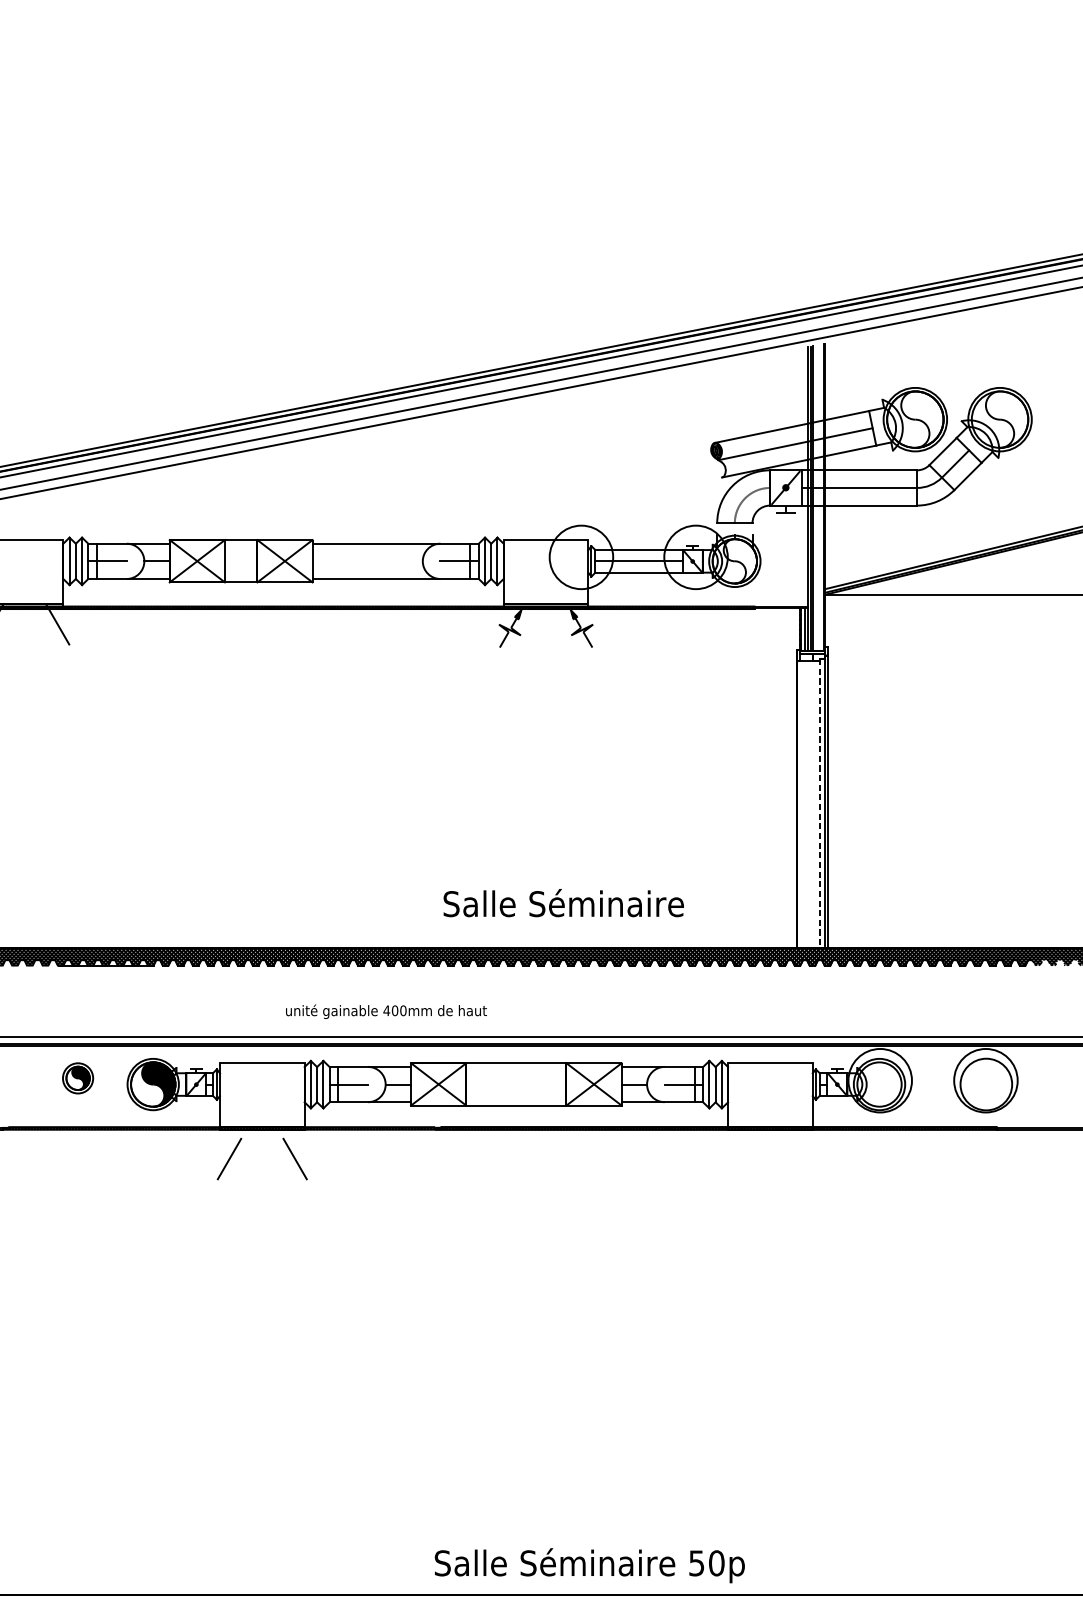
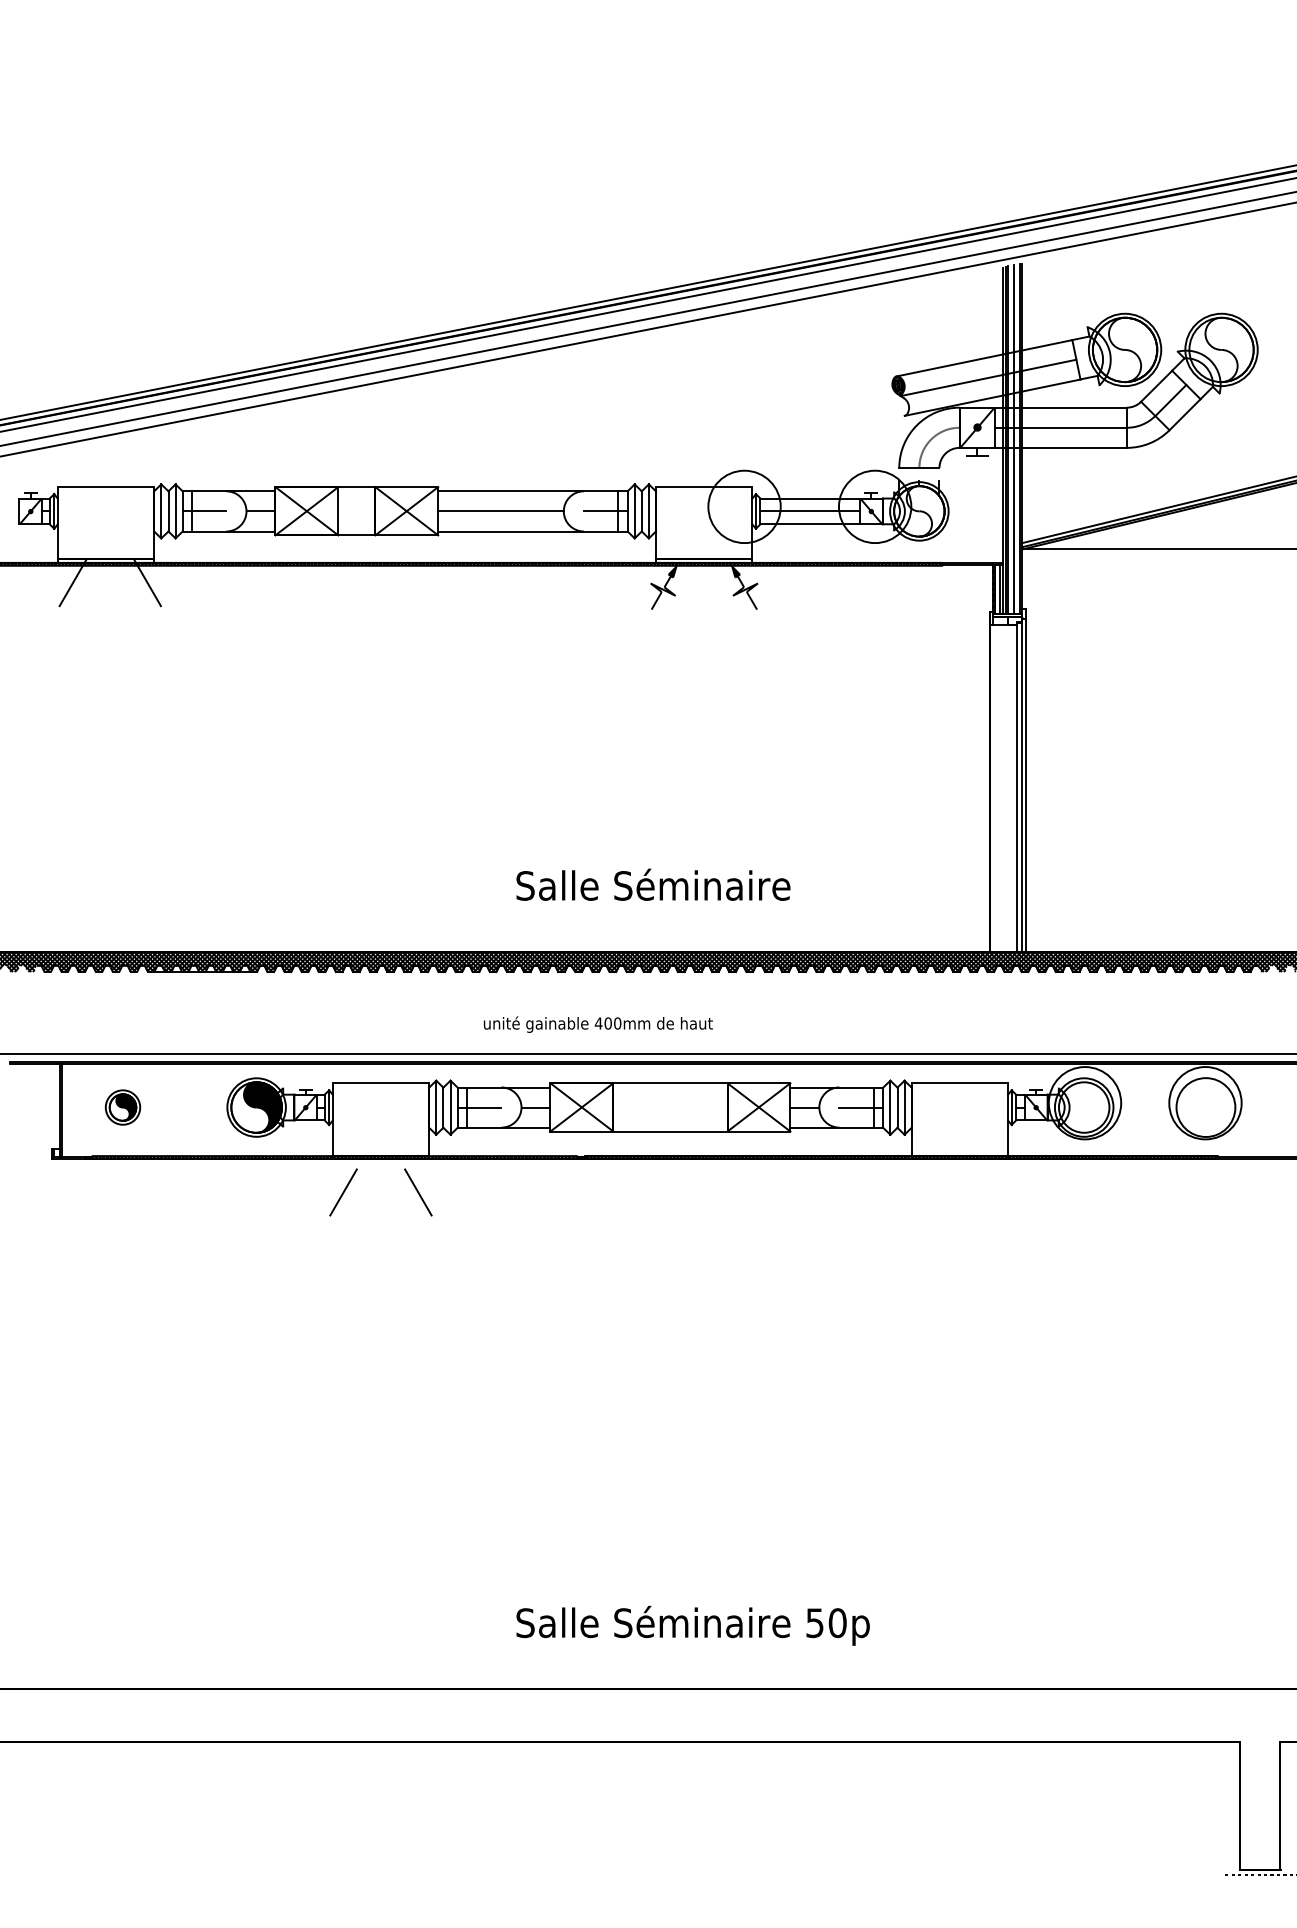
line: (818, 498) -> (1014, 439), added
line: (367, 561) -> (500, 511), added
line: (820, 803) -> (1016, 787), dashed -> solid
text: (563, 902) -> (653, 884), moved
text: (385, 1011) -> (597, 1024), moved
part: (77, 1078) -> (122, 1107), moved
text: (589, 1565) -> (692, 1625), moved

